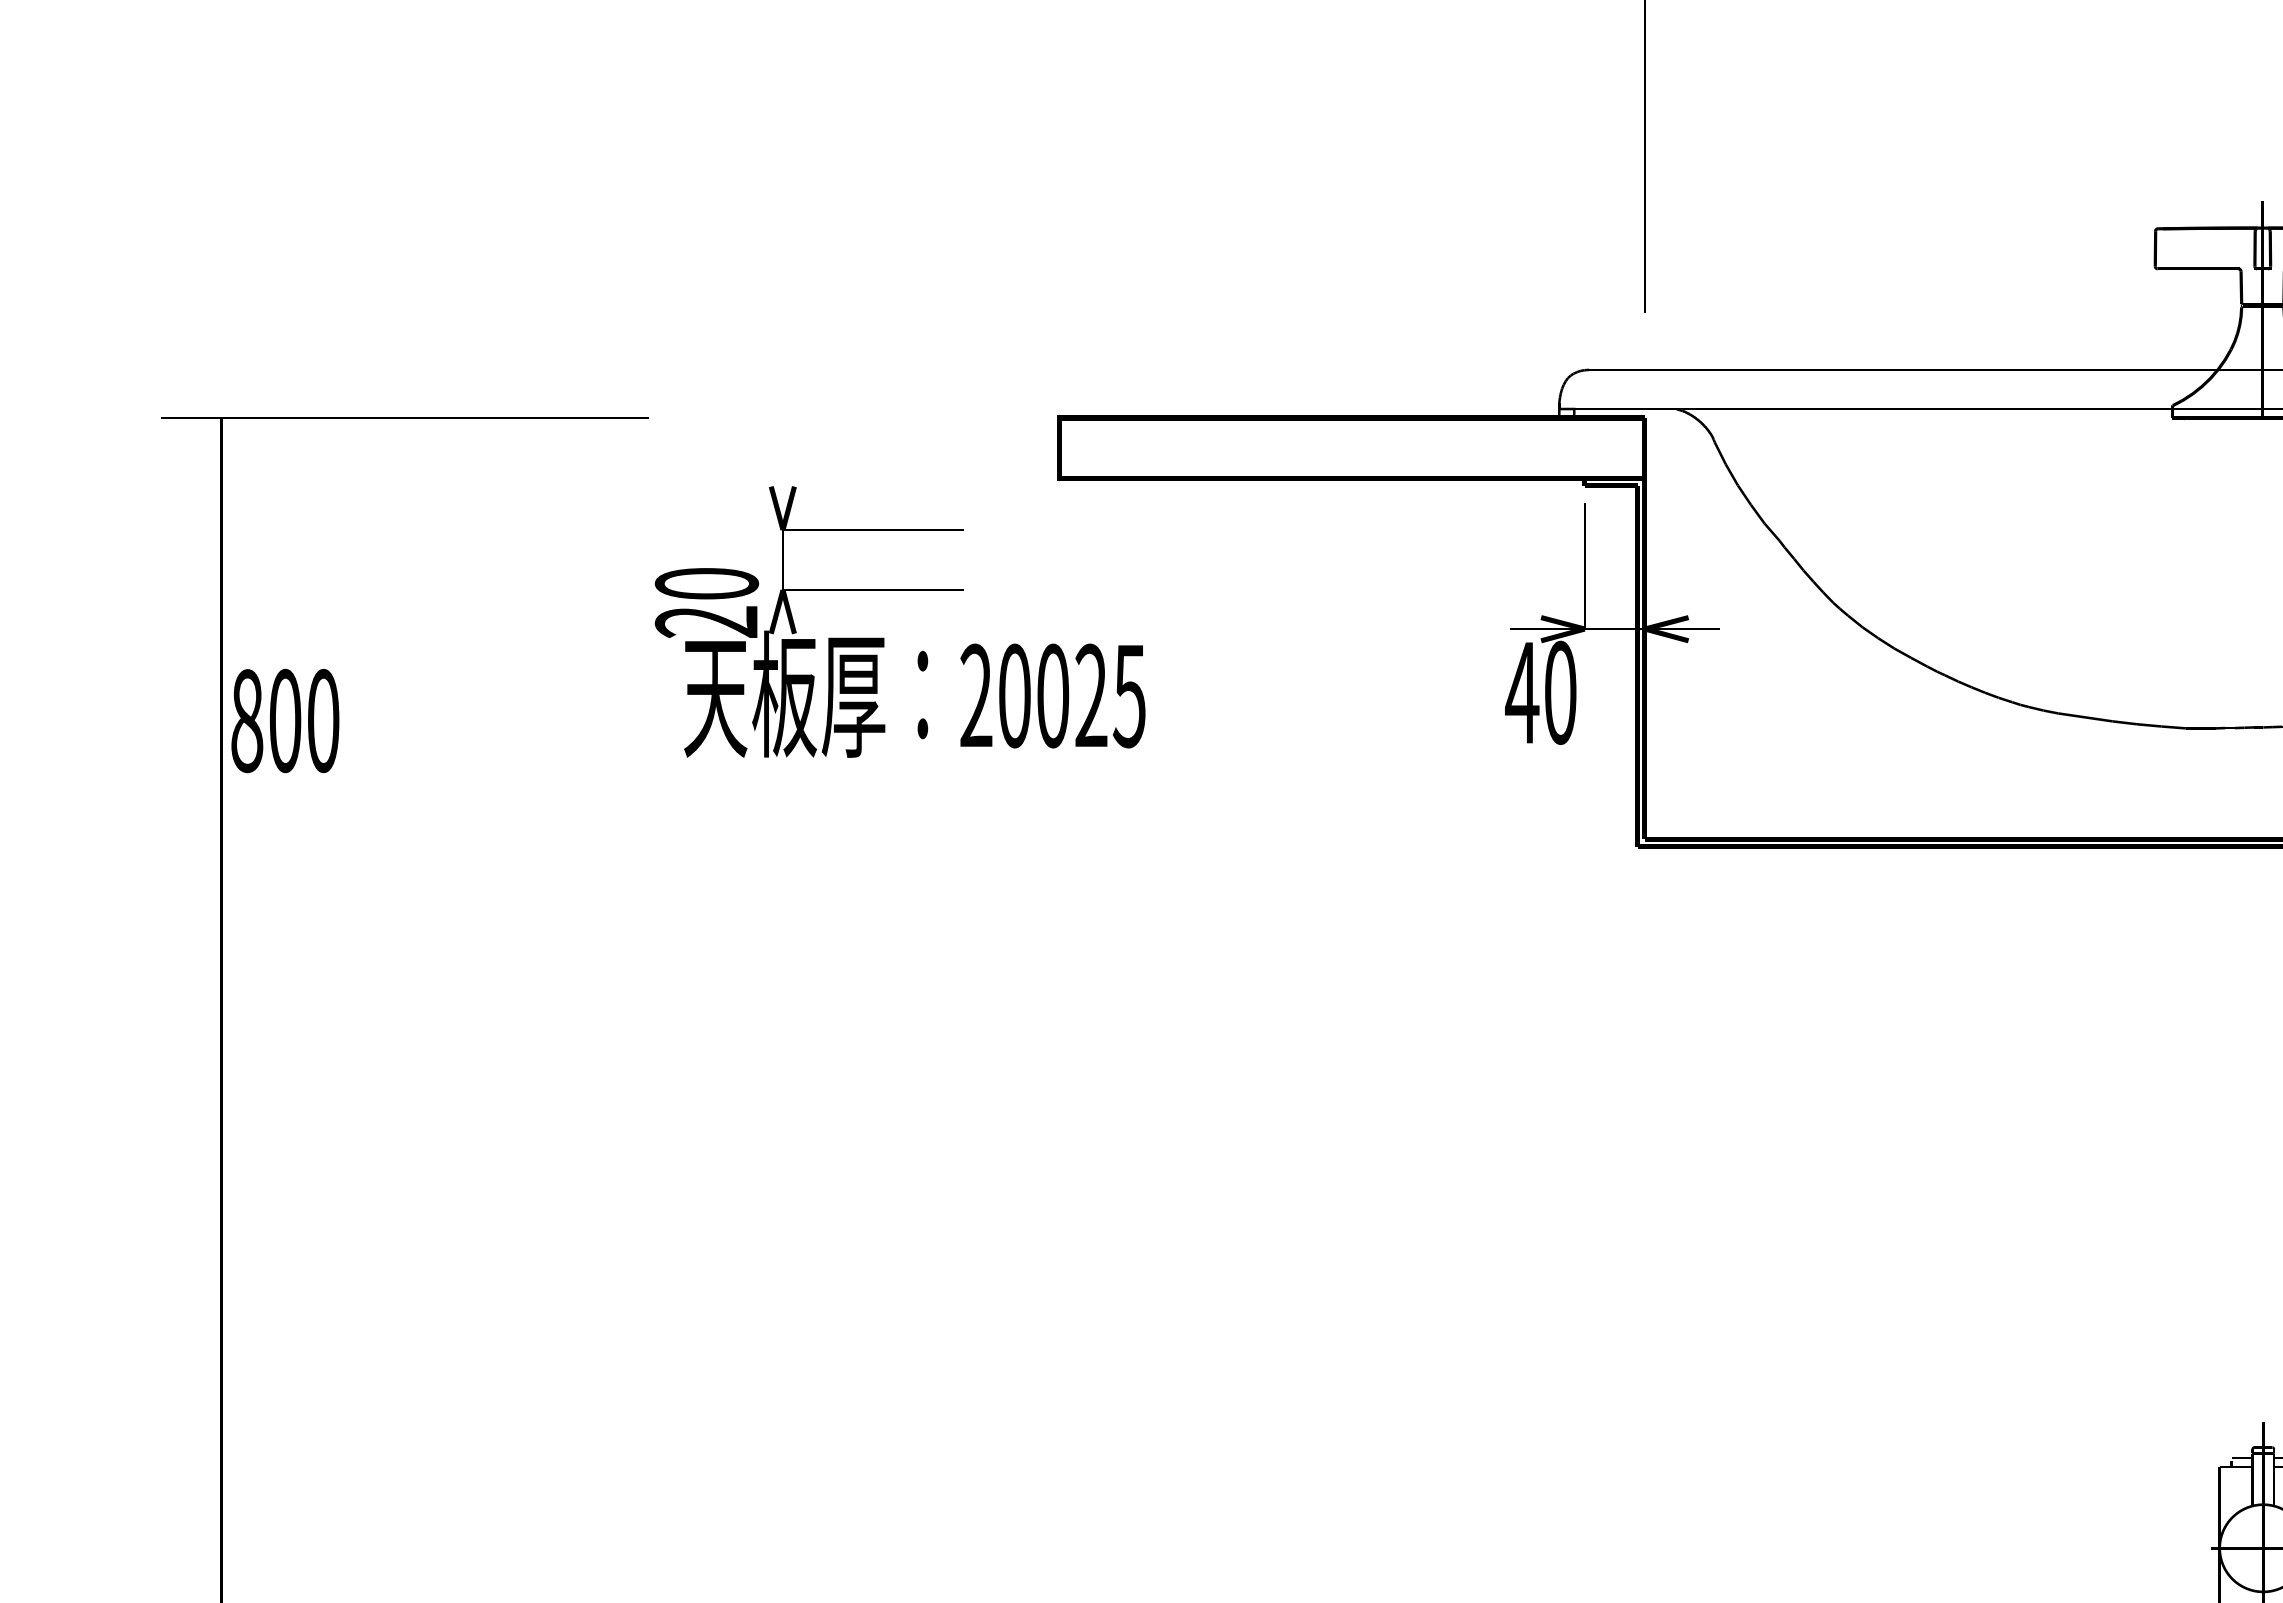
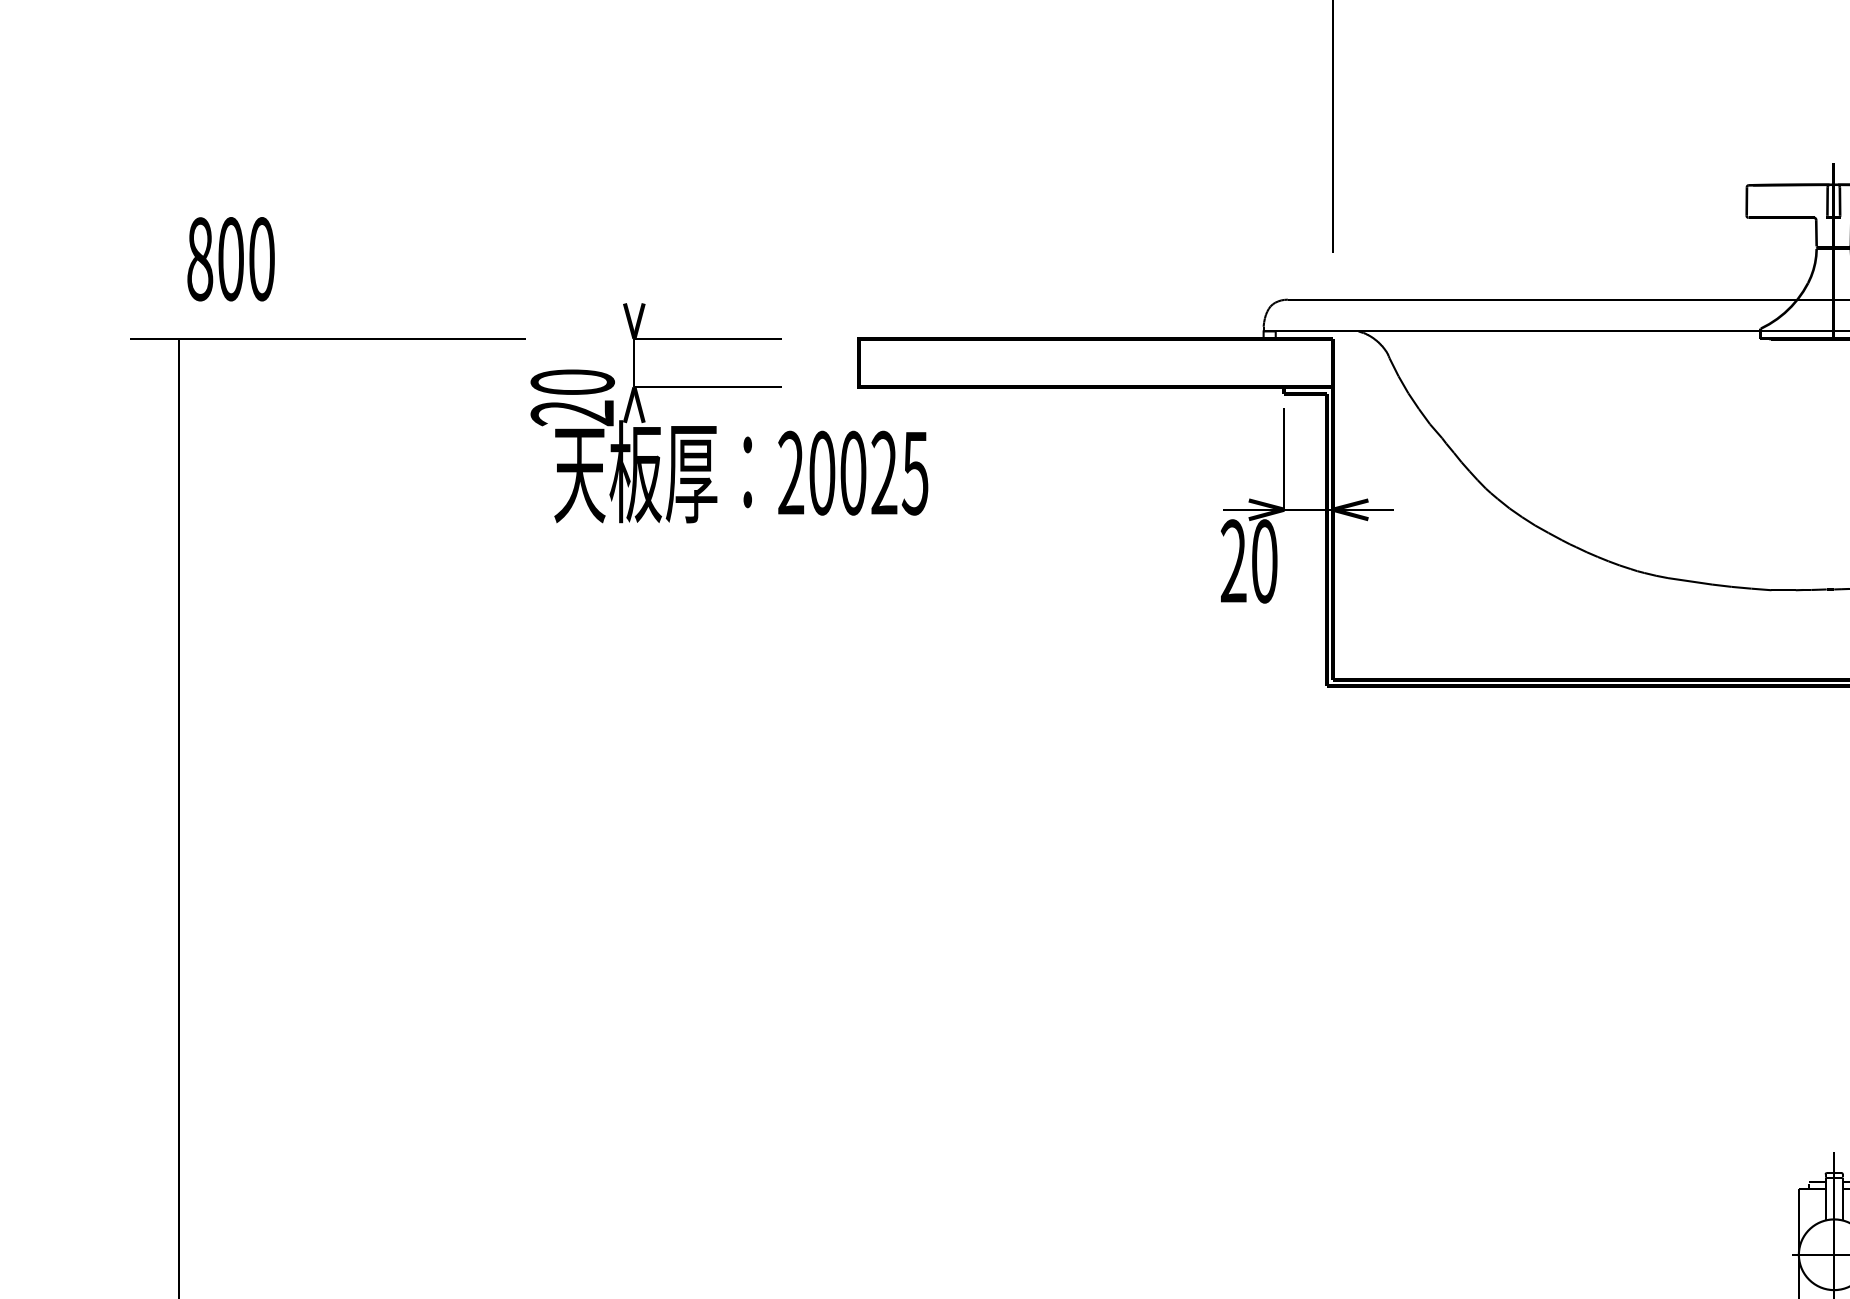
text: (899, 621) -> (728, 412), moved
text: (1522, 691) -> (1233, 560), 40 -> 20
text: (285, 720) -> (231, 258), moved

